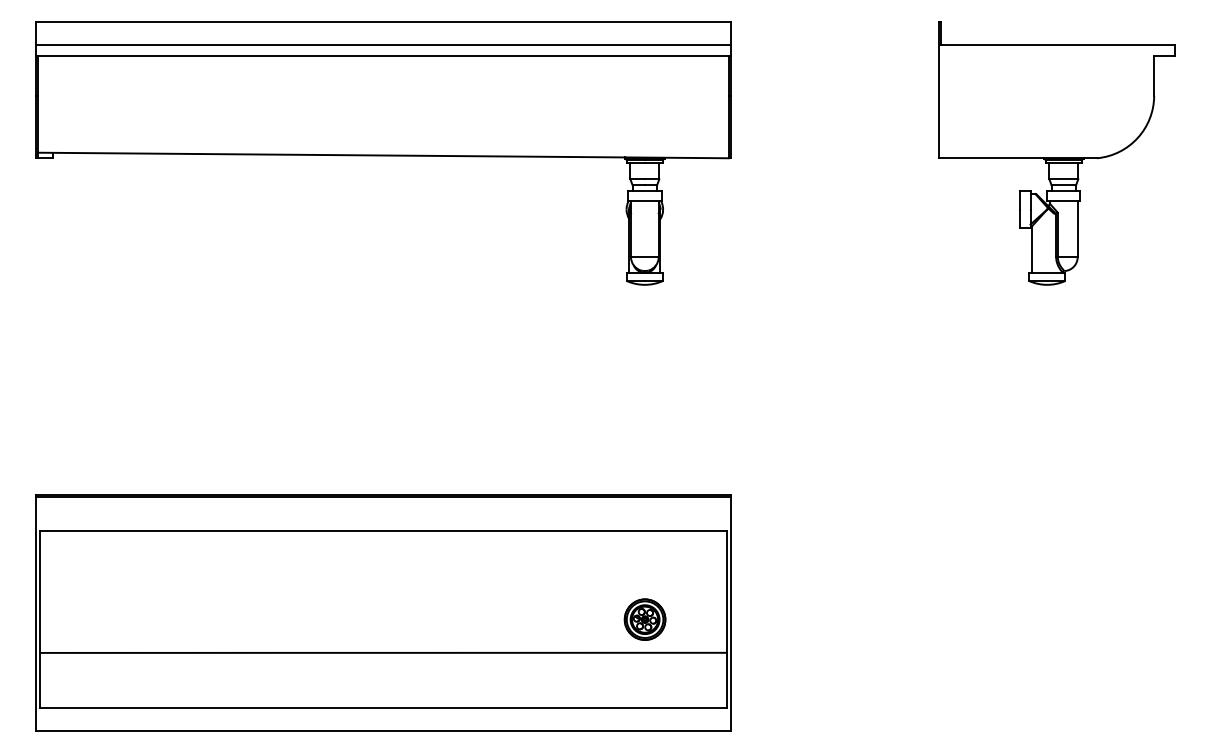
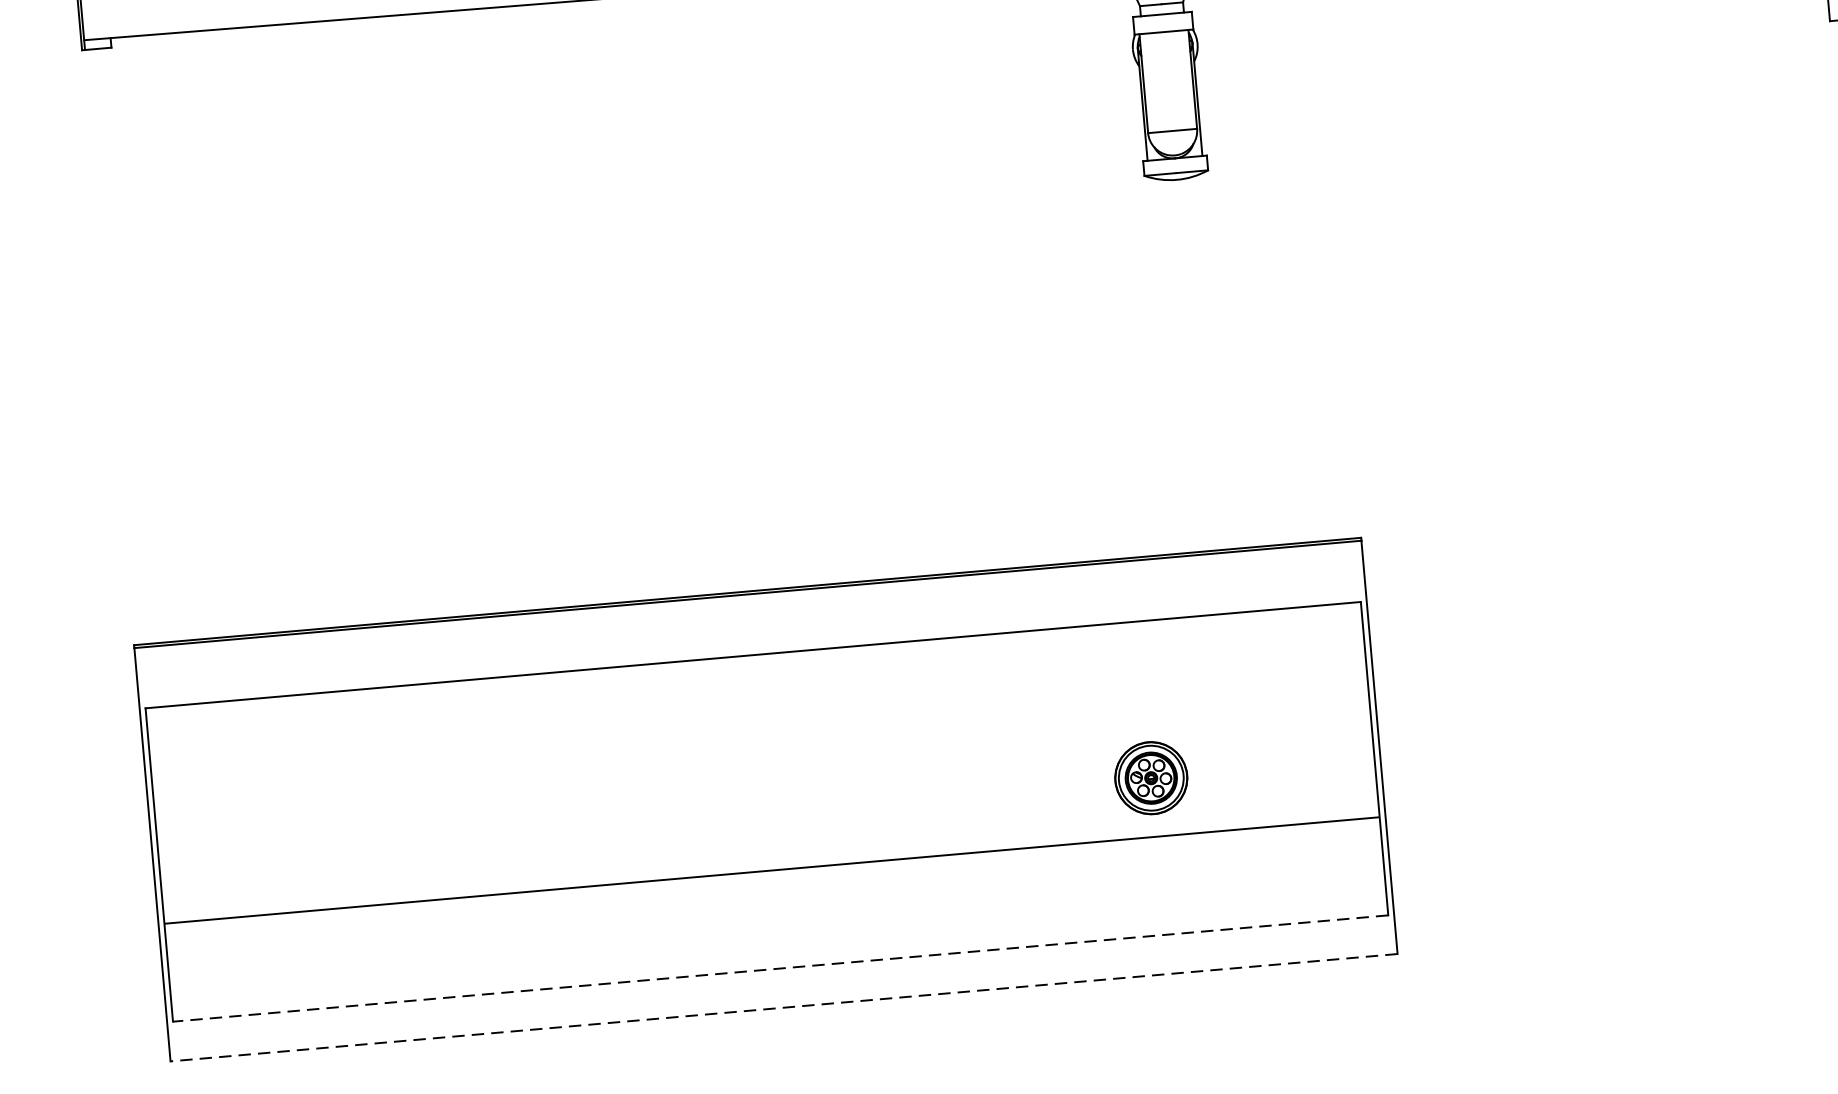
part: (644, 619) -> (1150, 777), moved
line: (383, 708) -> (780, 968), solid -> dashed
line: (383, 730) -> (783, 1007), solid -> dashed

